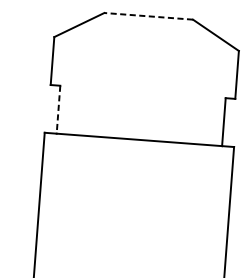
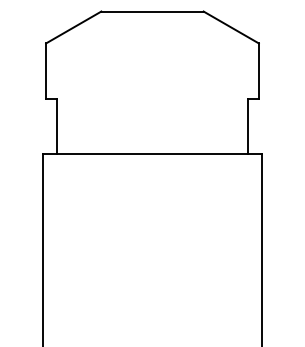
line: (148, 16) -> (152, 11), dashed -> solid
line: (58, 109) -> (57, 126), dashed -> solid

